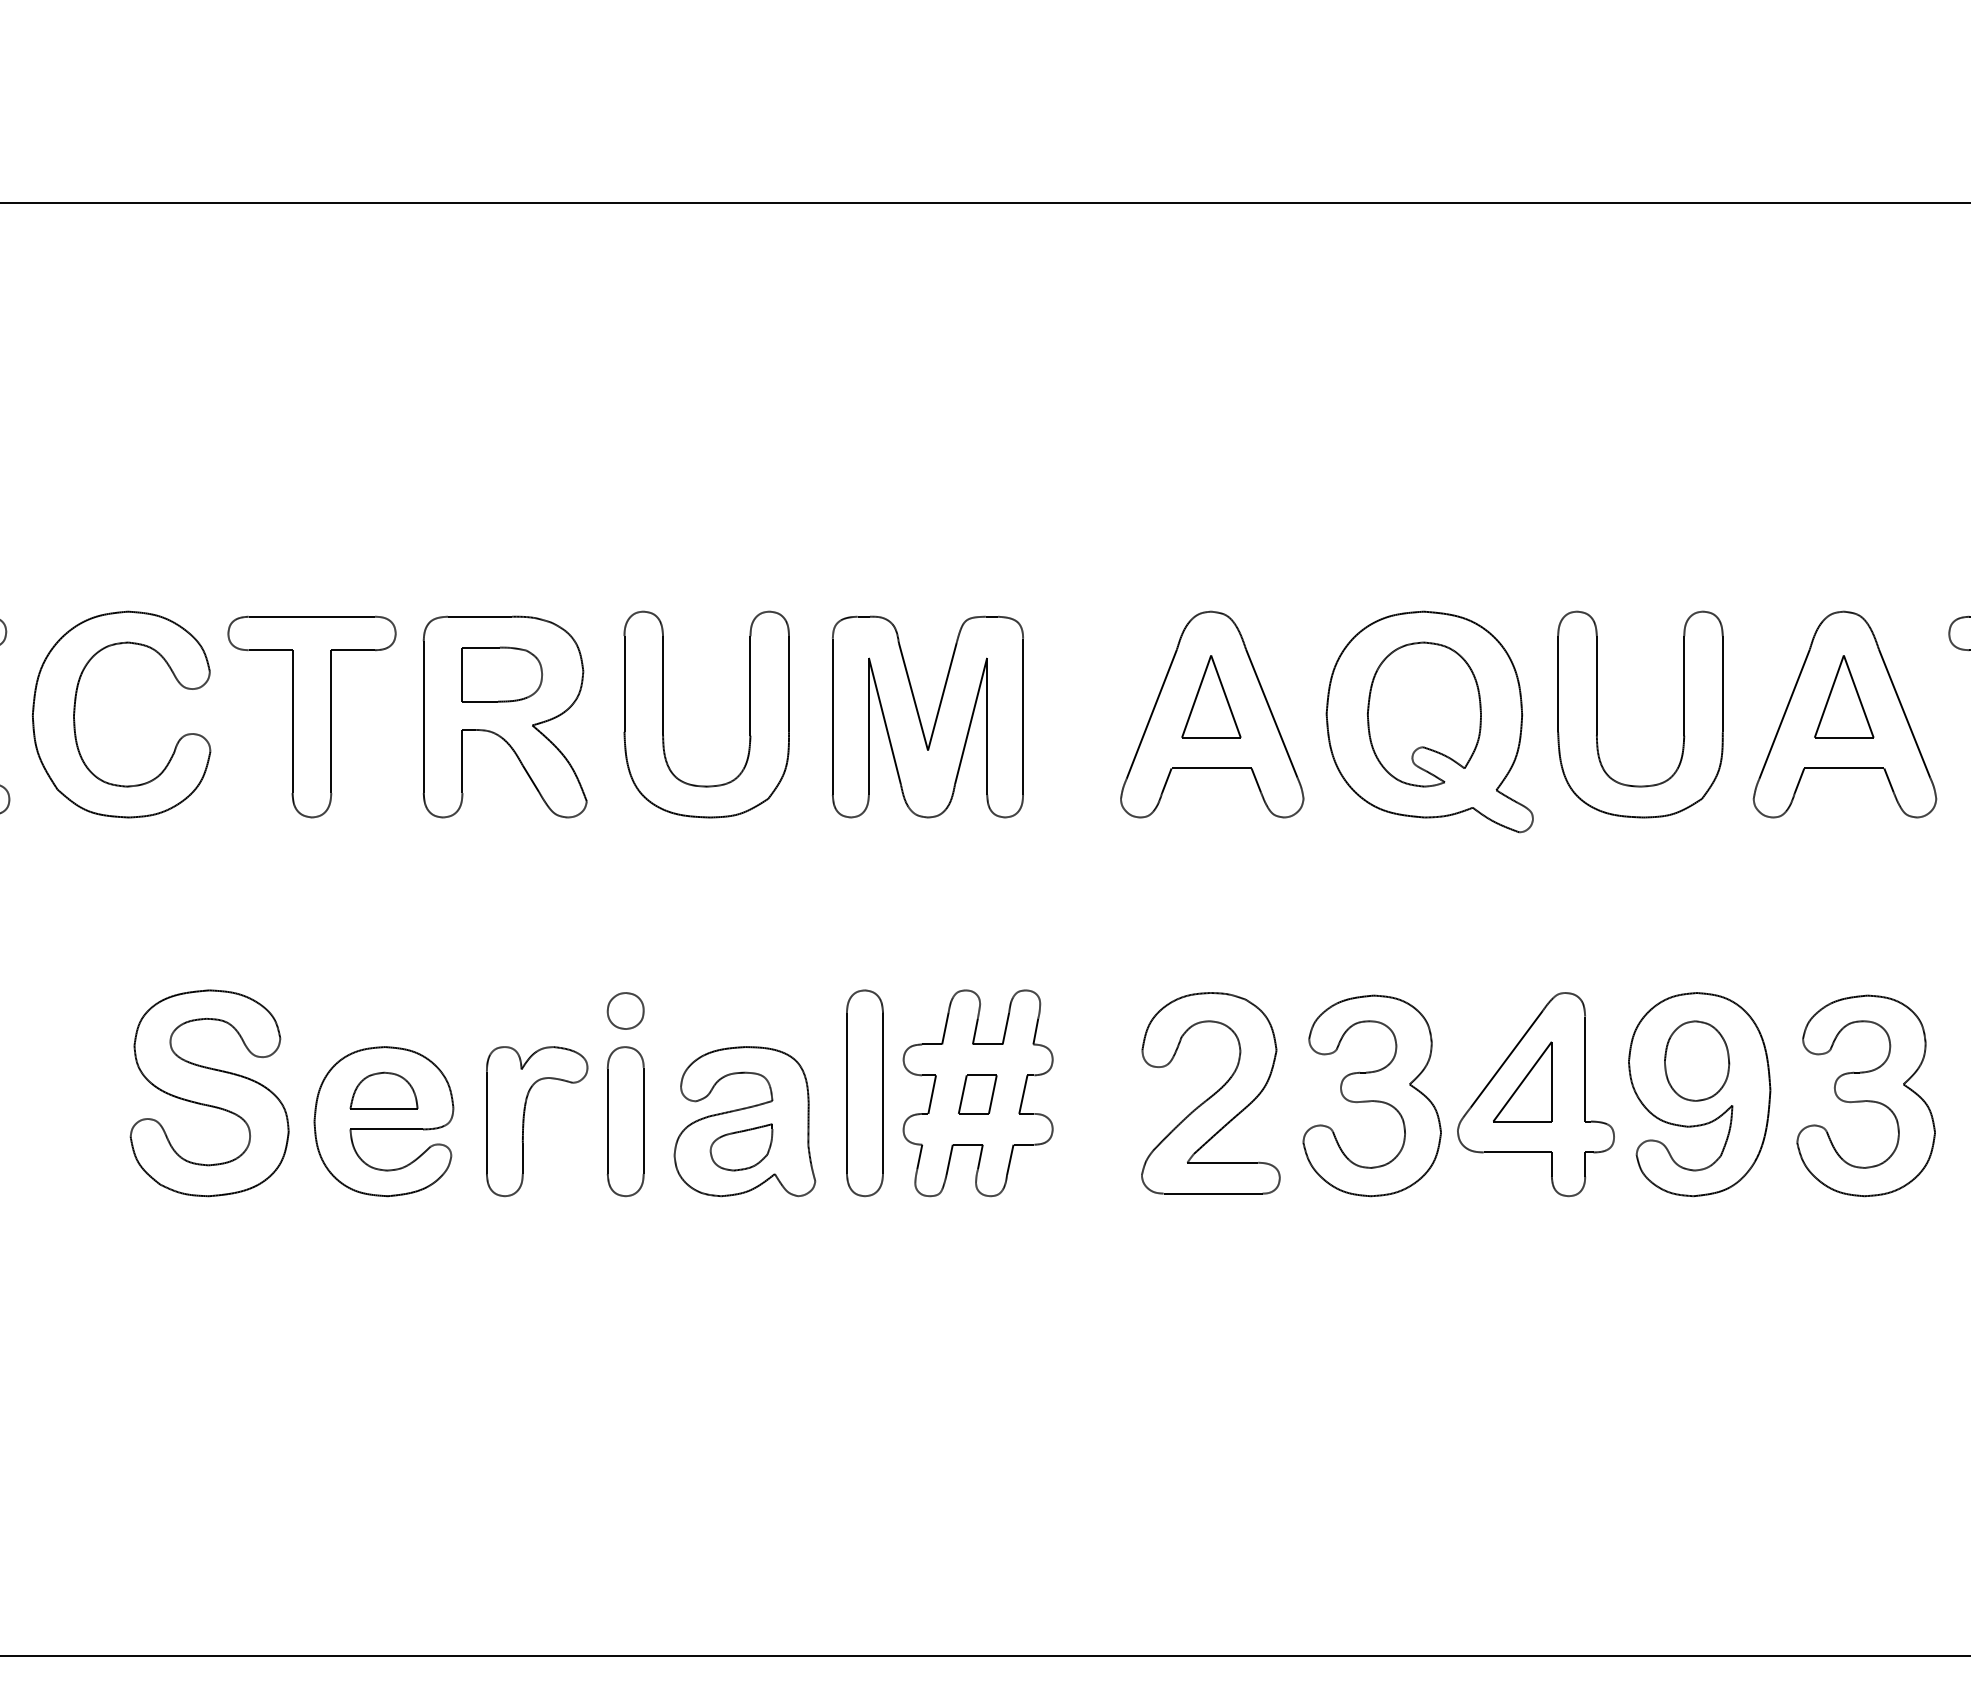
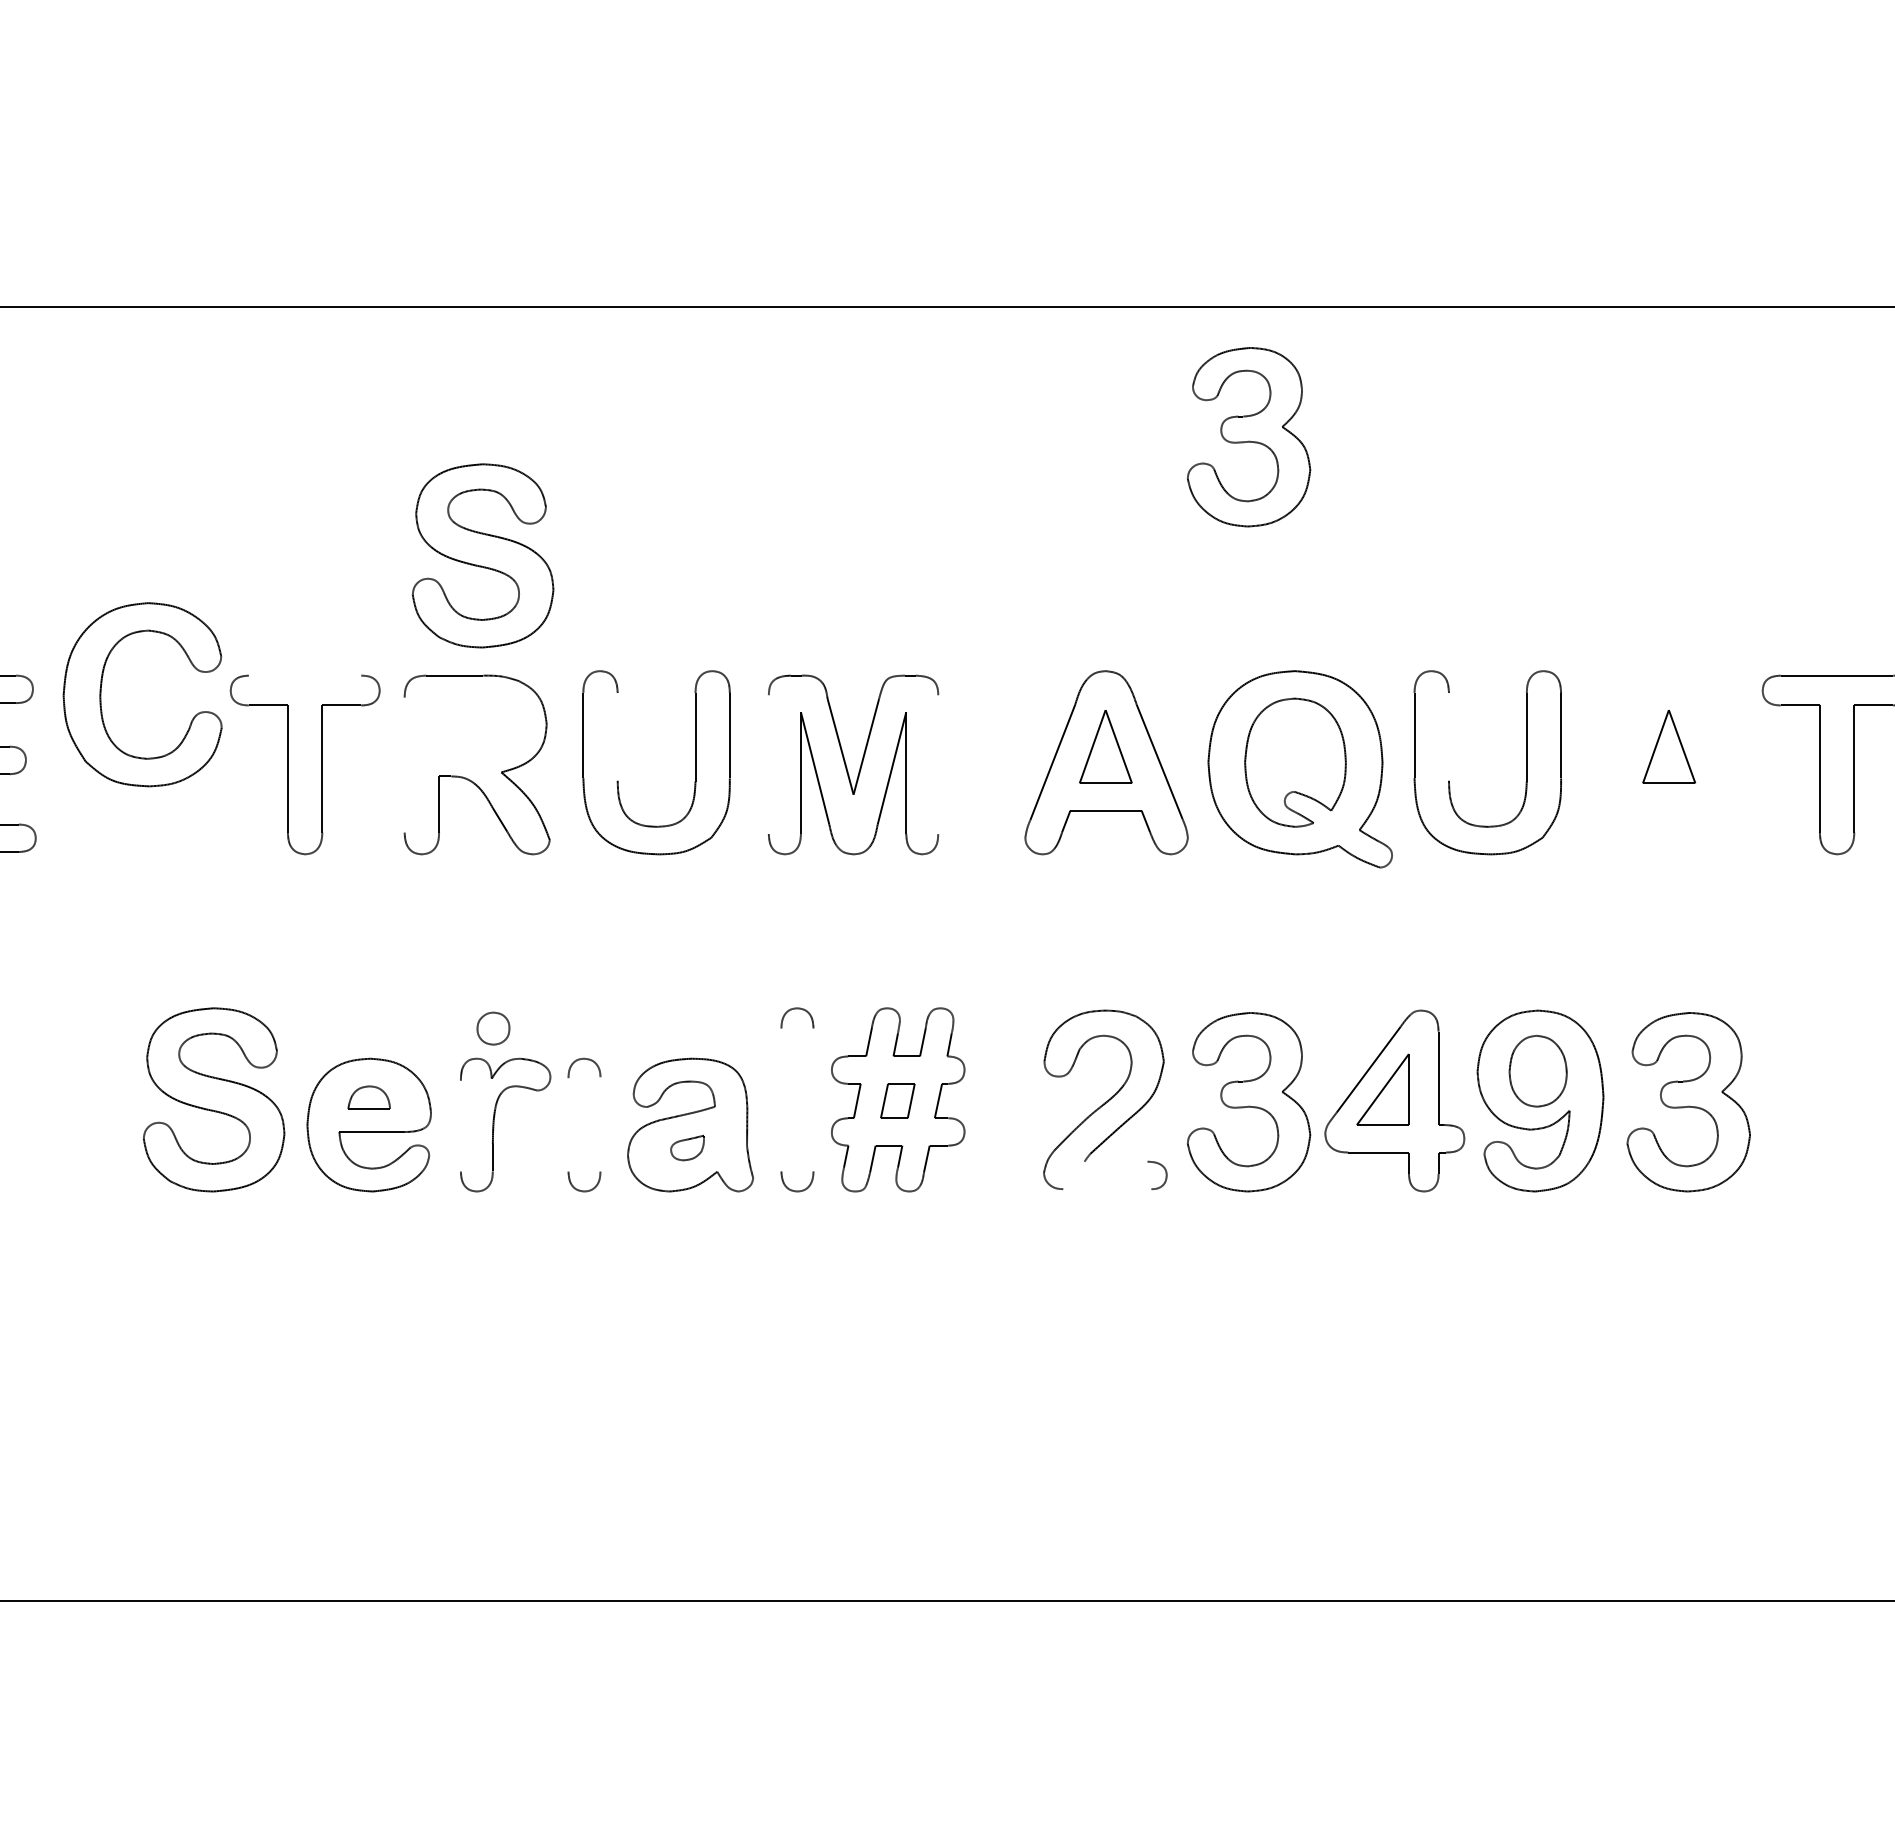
part: (1372, 349) -> (1249, 437), added
part: (511, 481) -> (482, 555), added
line: (311, 616) -> (304, 675), removed
part: (502, 674) -> (474, 727), removed
line: (662, 685) -> (617, 736), removed
line: (1597, 685) -> (1449, 736), removed
part: (75, 714) -> (101, 694), moved
part: (1844, 714) -> (1669, 762), removed
line: (423, 716) -> (404, 764), removed
line: (832, 716) -> (768, 764), removed
line: (1023, 716) -> (938, 764), removed
part: (625, 1010) -> (493, 1028), moved
part: (383, 1090) -> (368, 1097), size x0.7
line: (847, 1092) -> (781, 1099), removed
line: (882, 1092) -> (813, 1099), removed
line: (607, 1120) -> (568, 1124), removed
line: (643, 1120) -> (600, 1124), removed
line: (486, 1122) -> (460, 1125), removed
part: (741, 1146) -> (687, 1147), size x0.6
line: (1222, 1162) -> (1115, 1161), removed
line: (1213, 1193) -> (1107, 1189), removed

